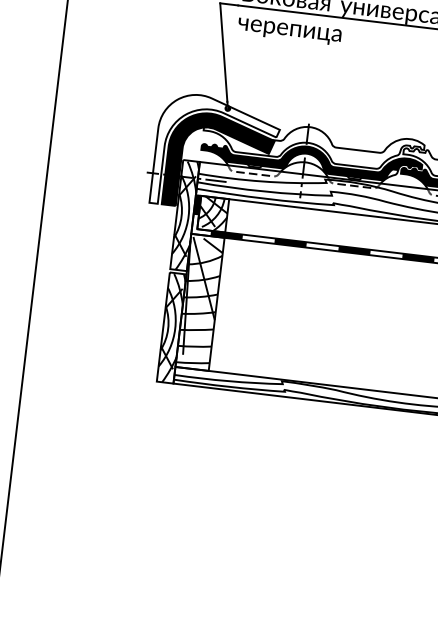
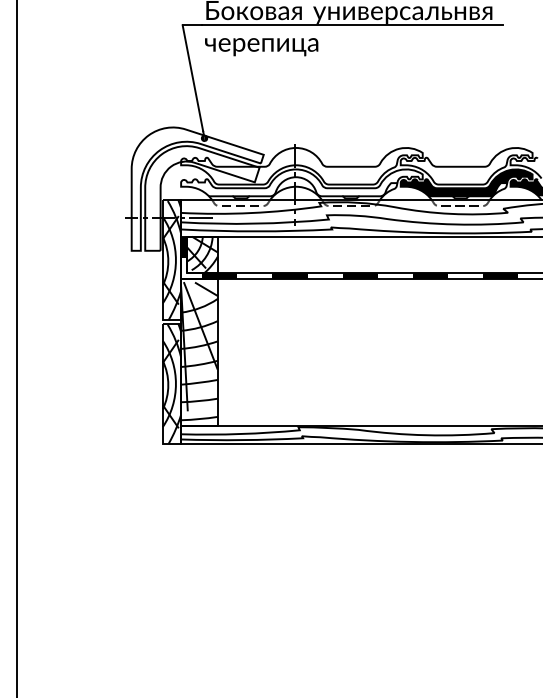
fill: (311, 159) -> (301, 182), removed
fill: (219, 162) -> (202, 198), removed

